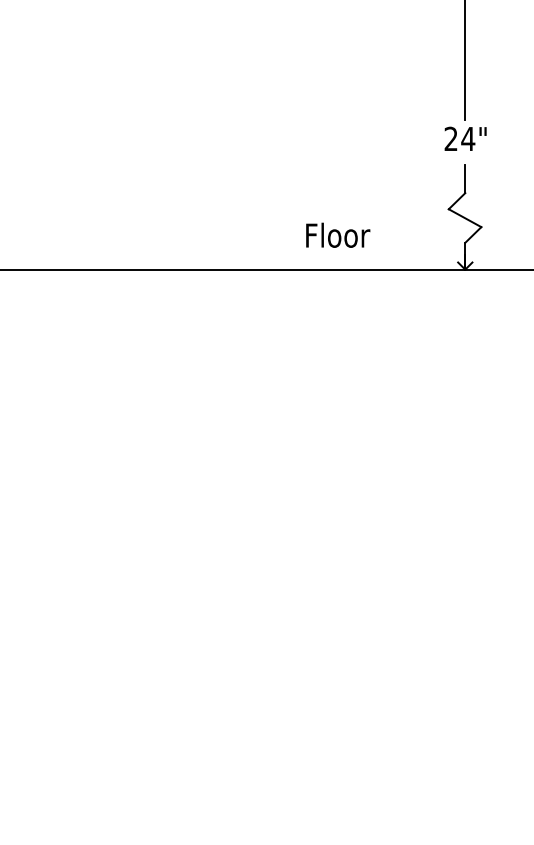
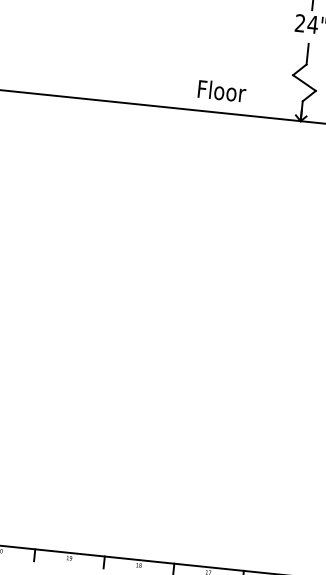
text: (338, 234) -> (222, 90), moved

